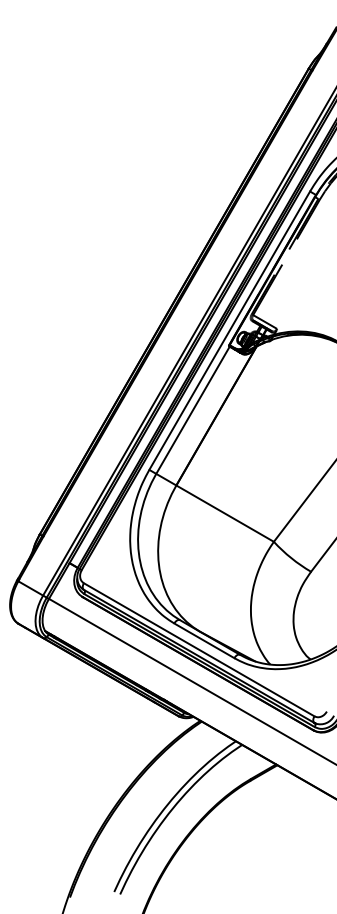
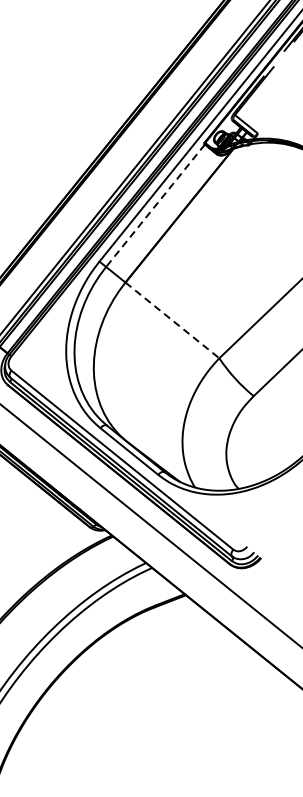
line: (192, 410) -> (154, 205), solid -> dashed
line: (225, 513) -> (172, 320), solid -> dashed

